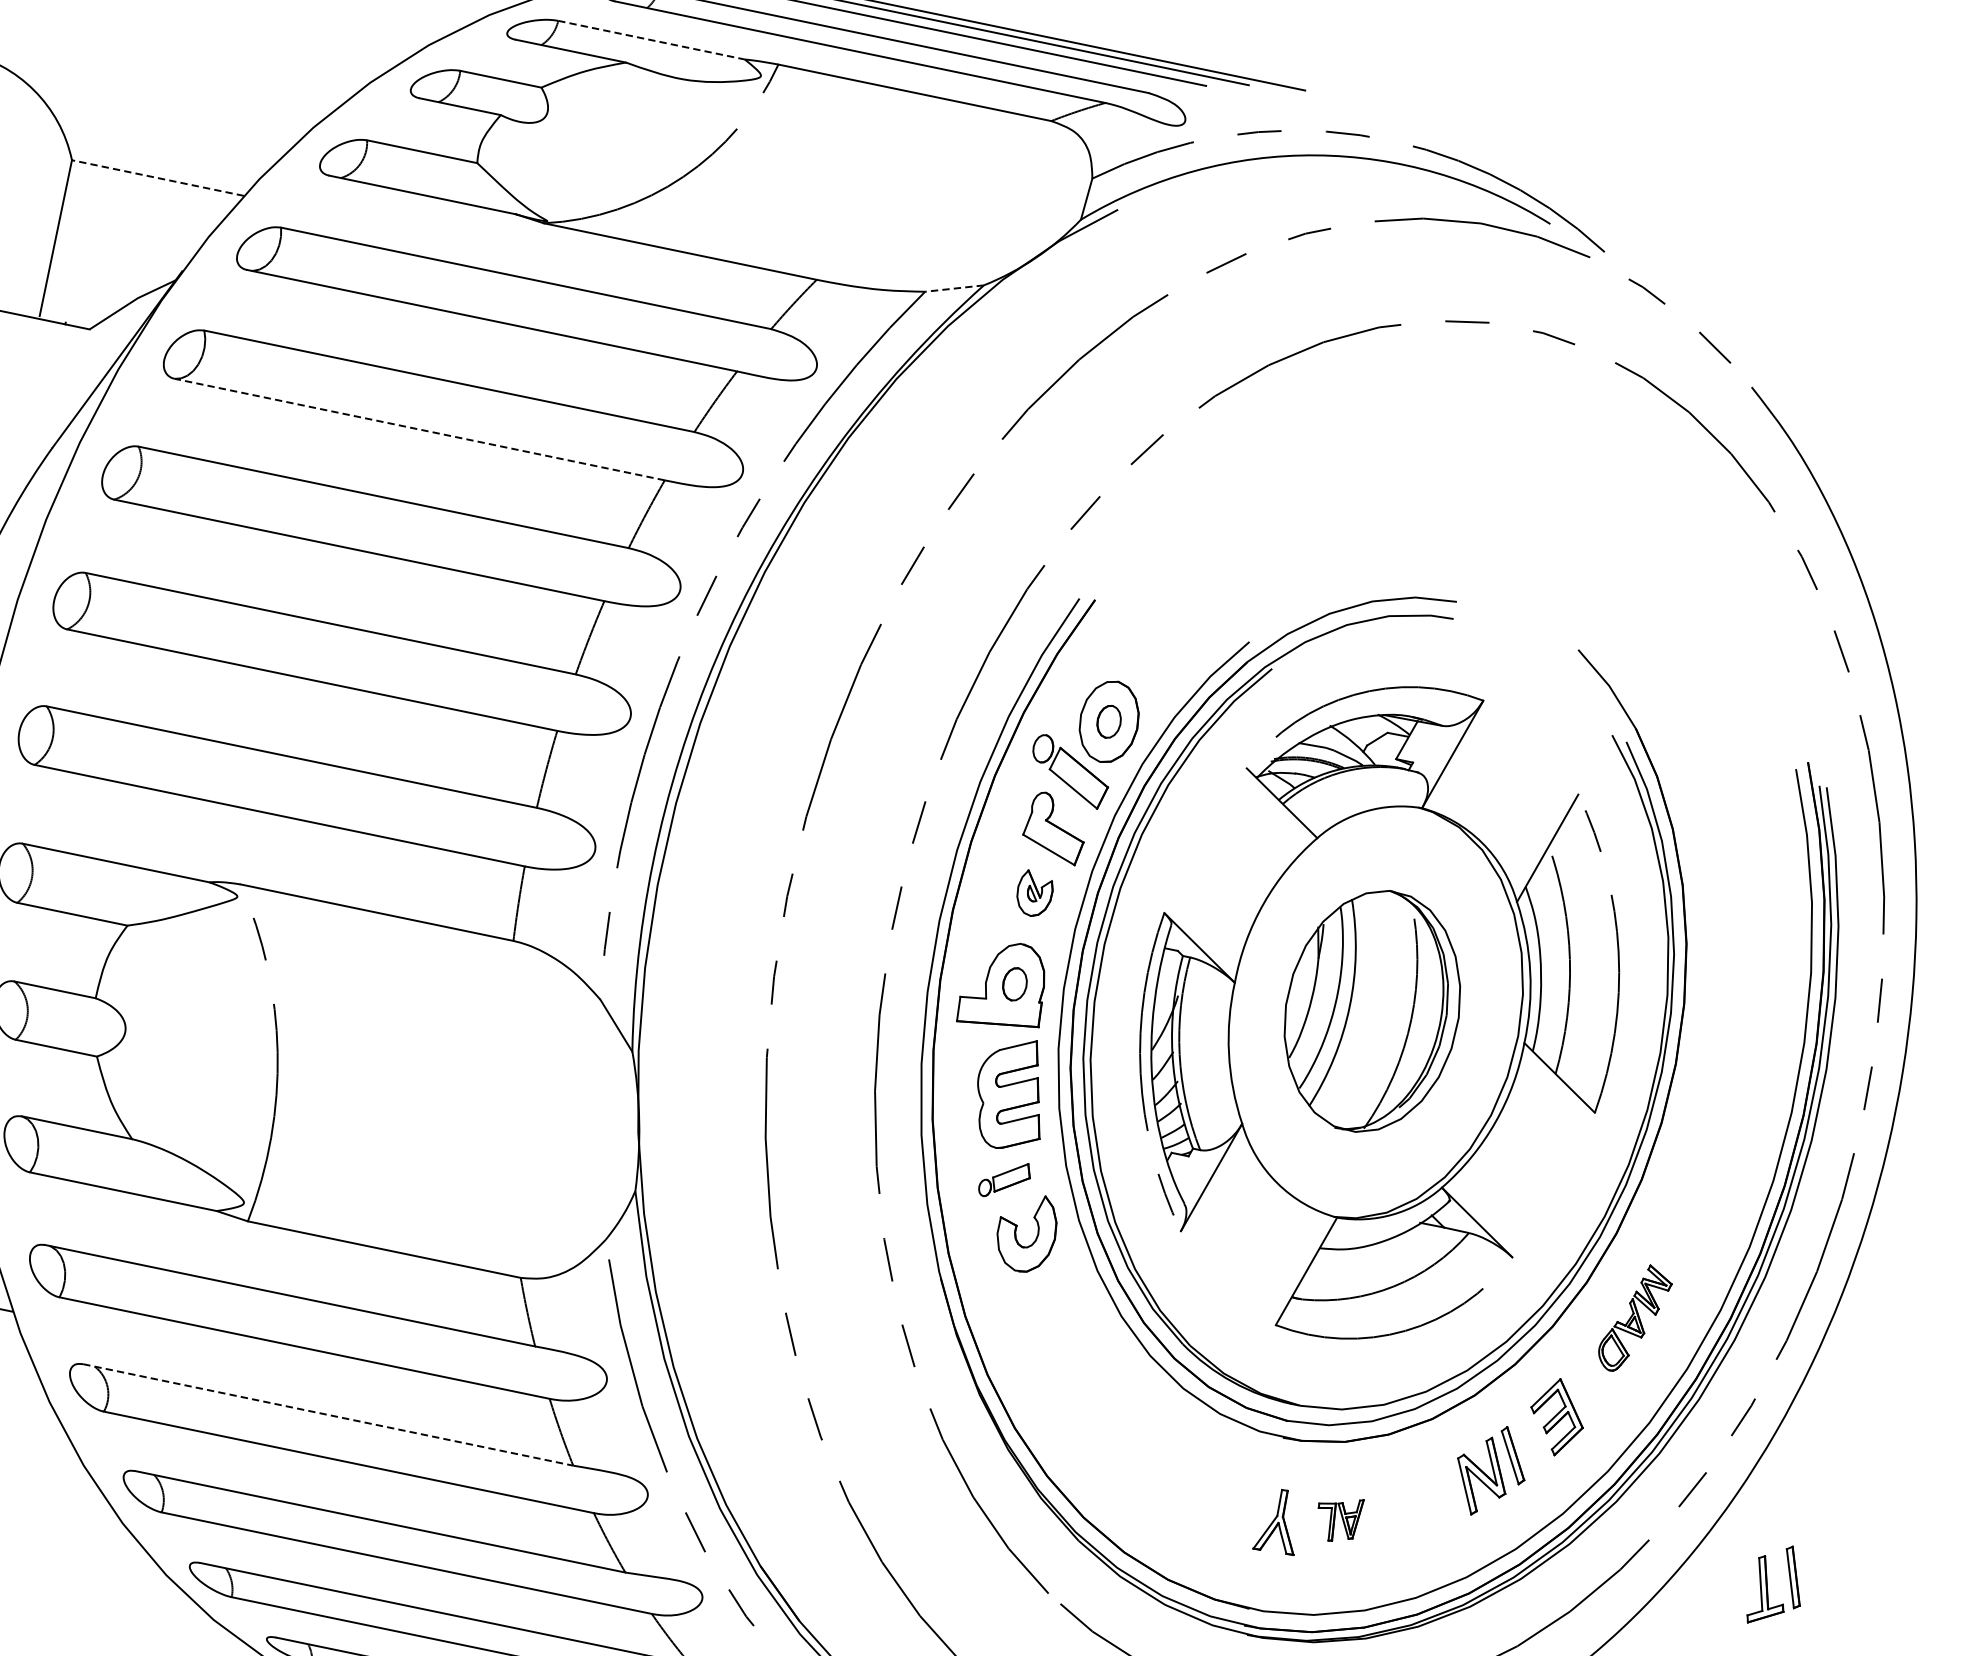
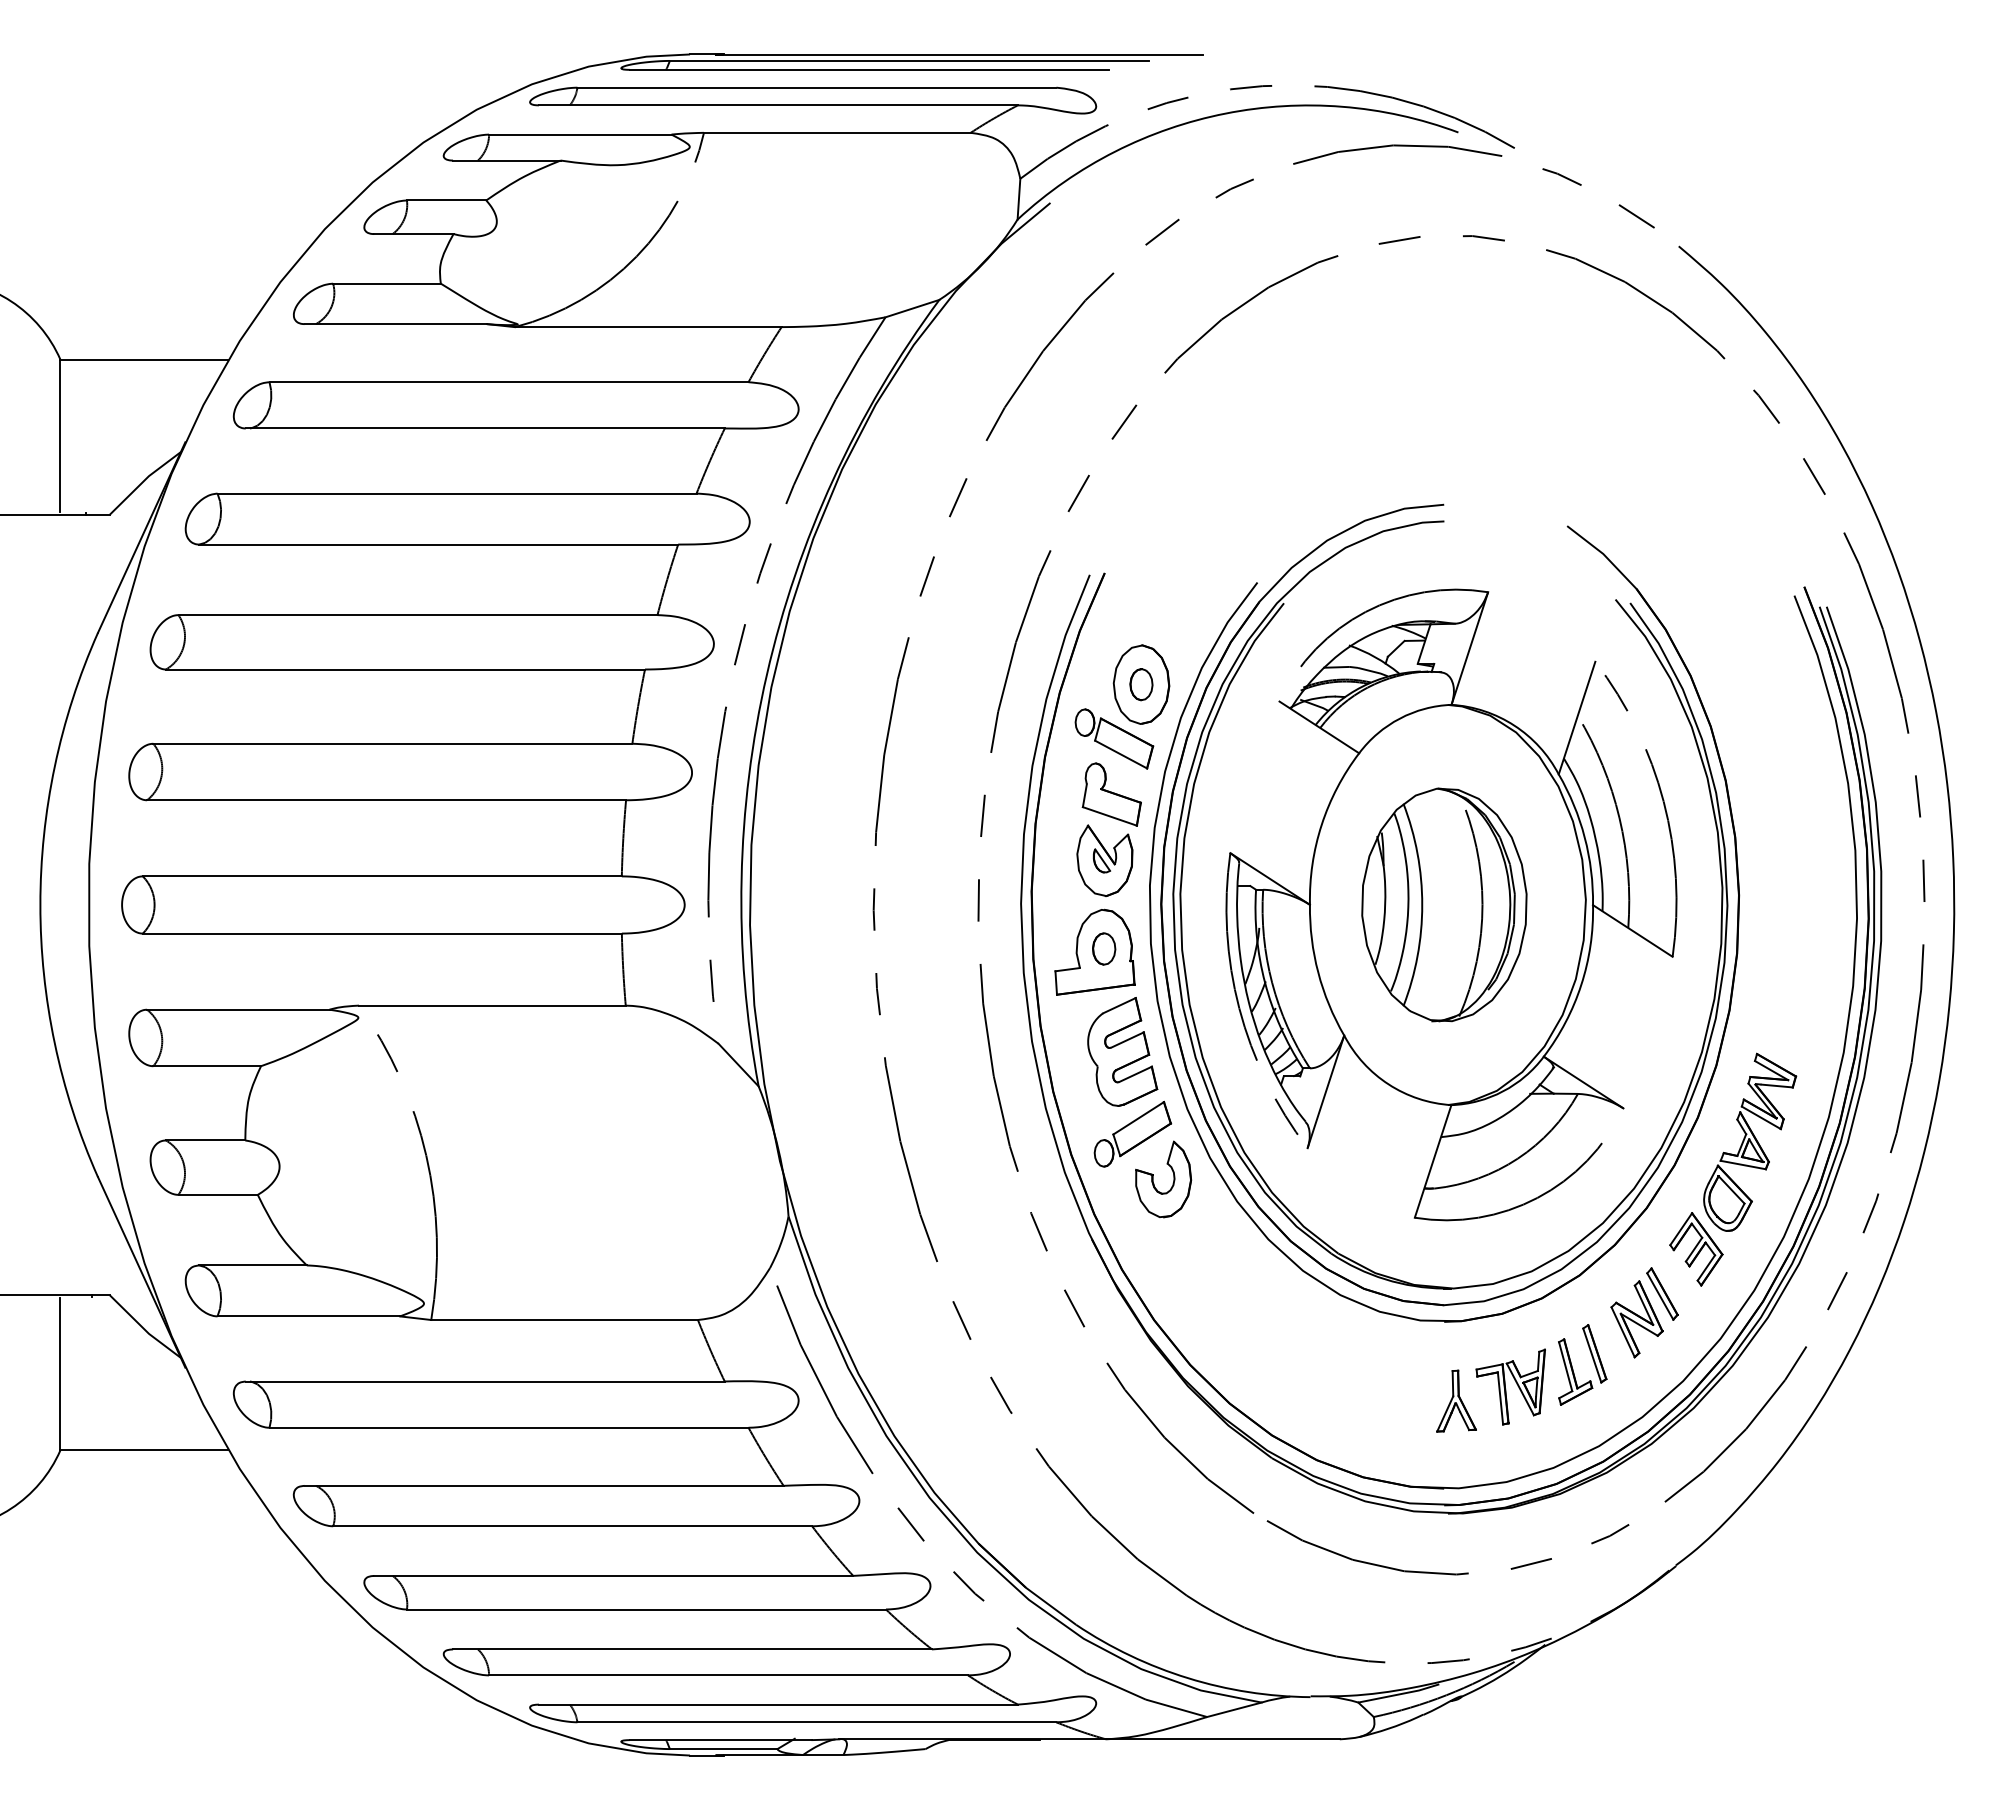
line: (651, 40) -> (580, 134), dashed -> solid
line: (157, 177) -> (143, 359), dashed -> solid
line: (953, 288) -> (911, 308), dashed -> solid
line: (419, 429) -> (438, 544), dashed -> solid
part: (1034, 893) -> (1104, 860), size x1.67
part: (1004, 1179) -> (1132, 1133), size x1.67
part: (1635, 1318) -> (1750, 1141), size x1.67
line: (328, 1414) -> (544, 1485), dashed -> solid
part: (1337, 1518) -> (1510, 1386), size x1.67
part: (1768, 1584) -> (1572, 1365), moved

